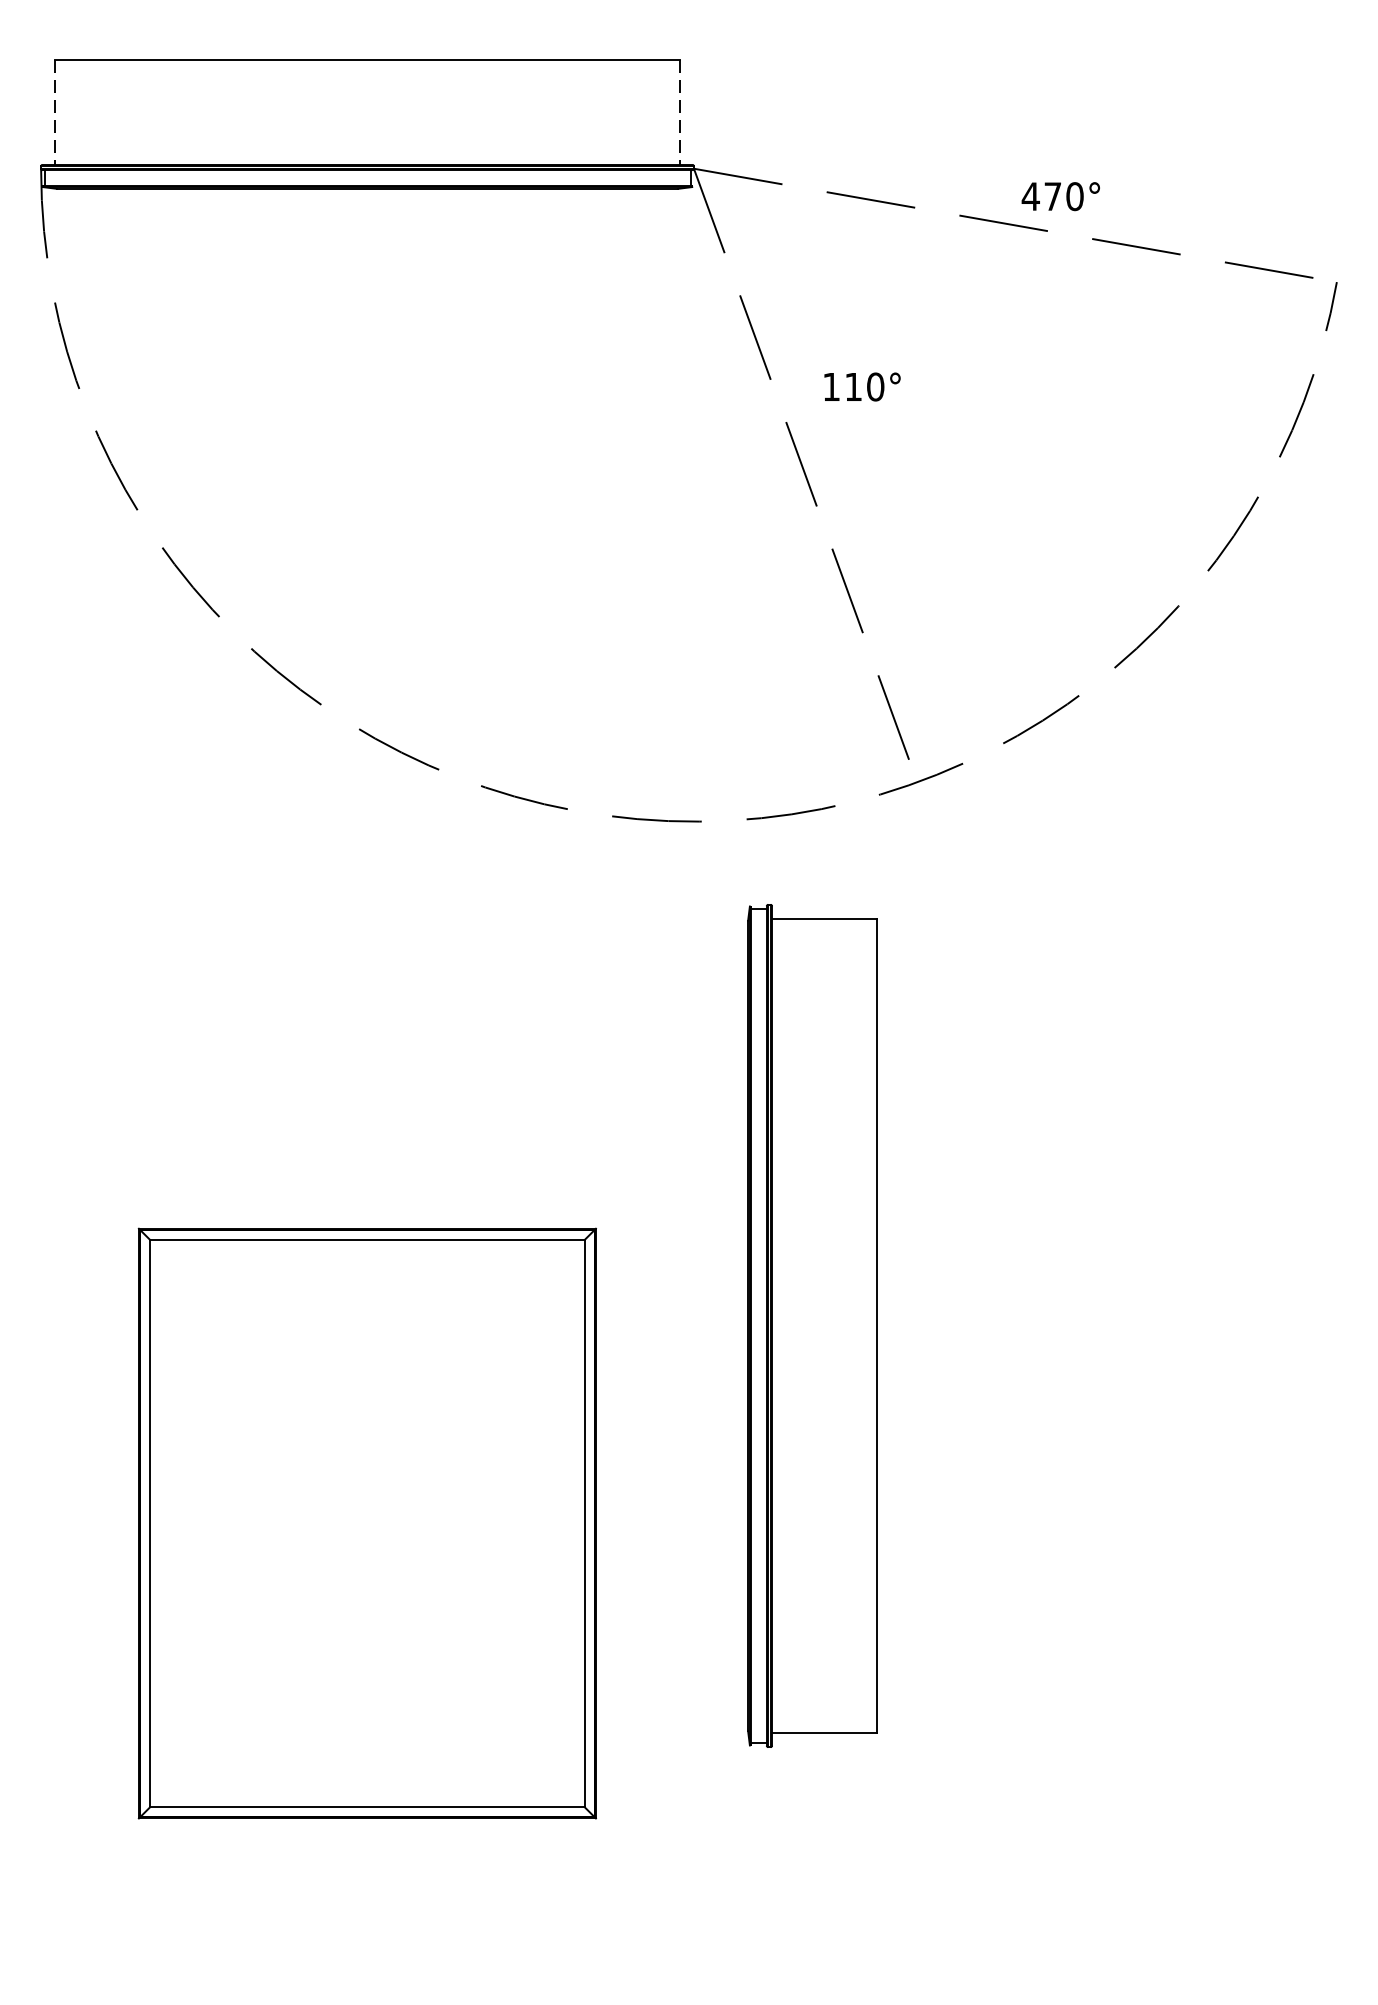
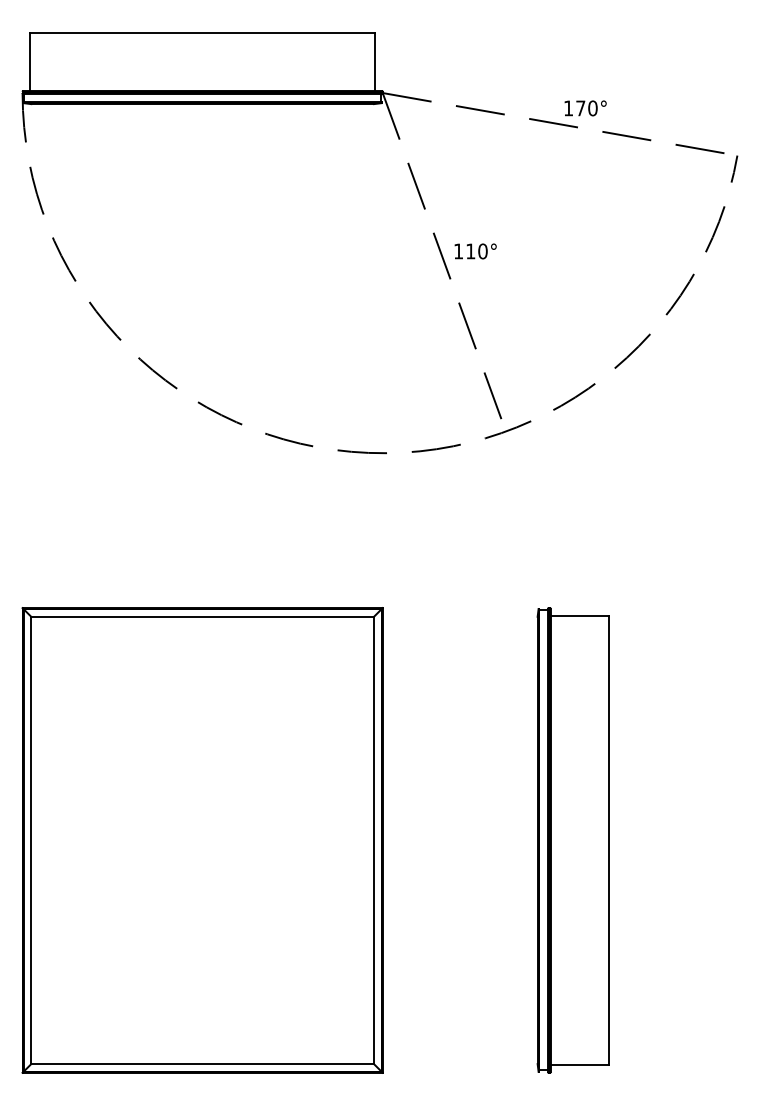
line: (55, 113) -> (30, 62), dashed -> solid
line: (679, 113) -> (374, 62), dashed -> solid
text: (1030, 196) -> (568, 108), 470° -> 170°
text: (862, 387) -> (475, 251), moved
part: (811, 1326) -> (572, 840), moved
part: (367, 1523) -> (202, 840), size x1.43

